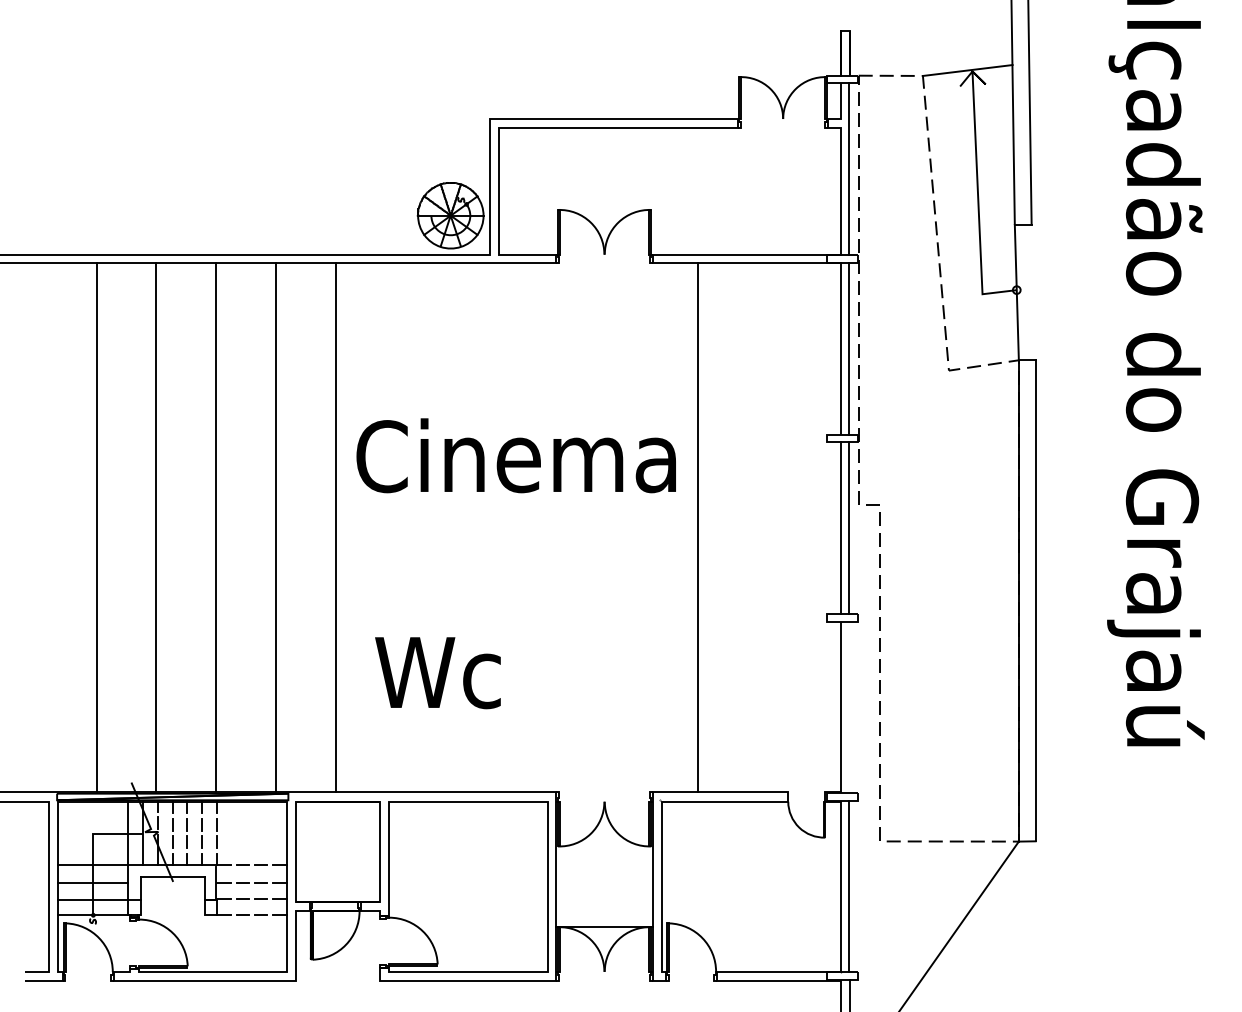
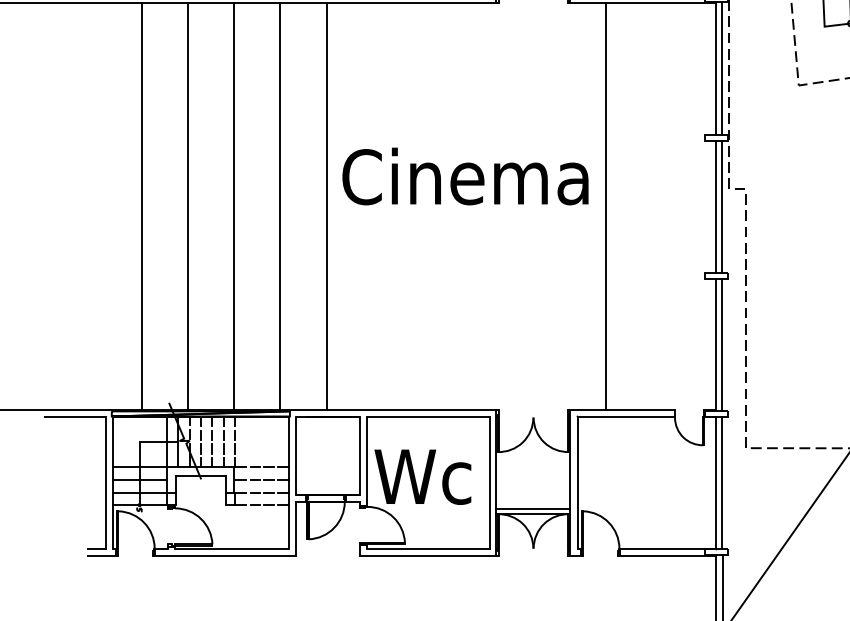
text: (515, 455) -> (464, 176), moved
text: (437, 673) -> (422, 477), moved
line: (848, 706) -> (721, 344), added
line: (604, 920) -> (533, 509), added

